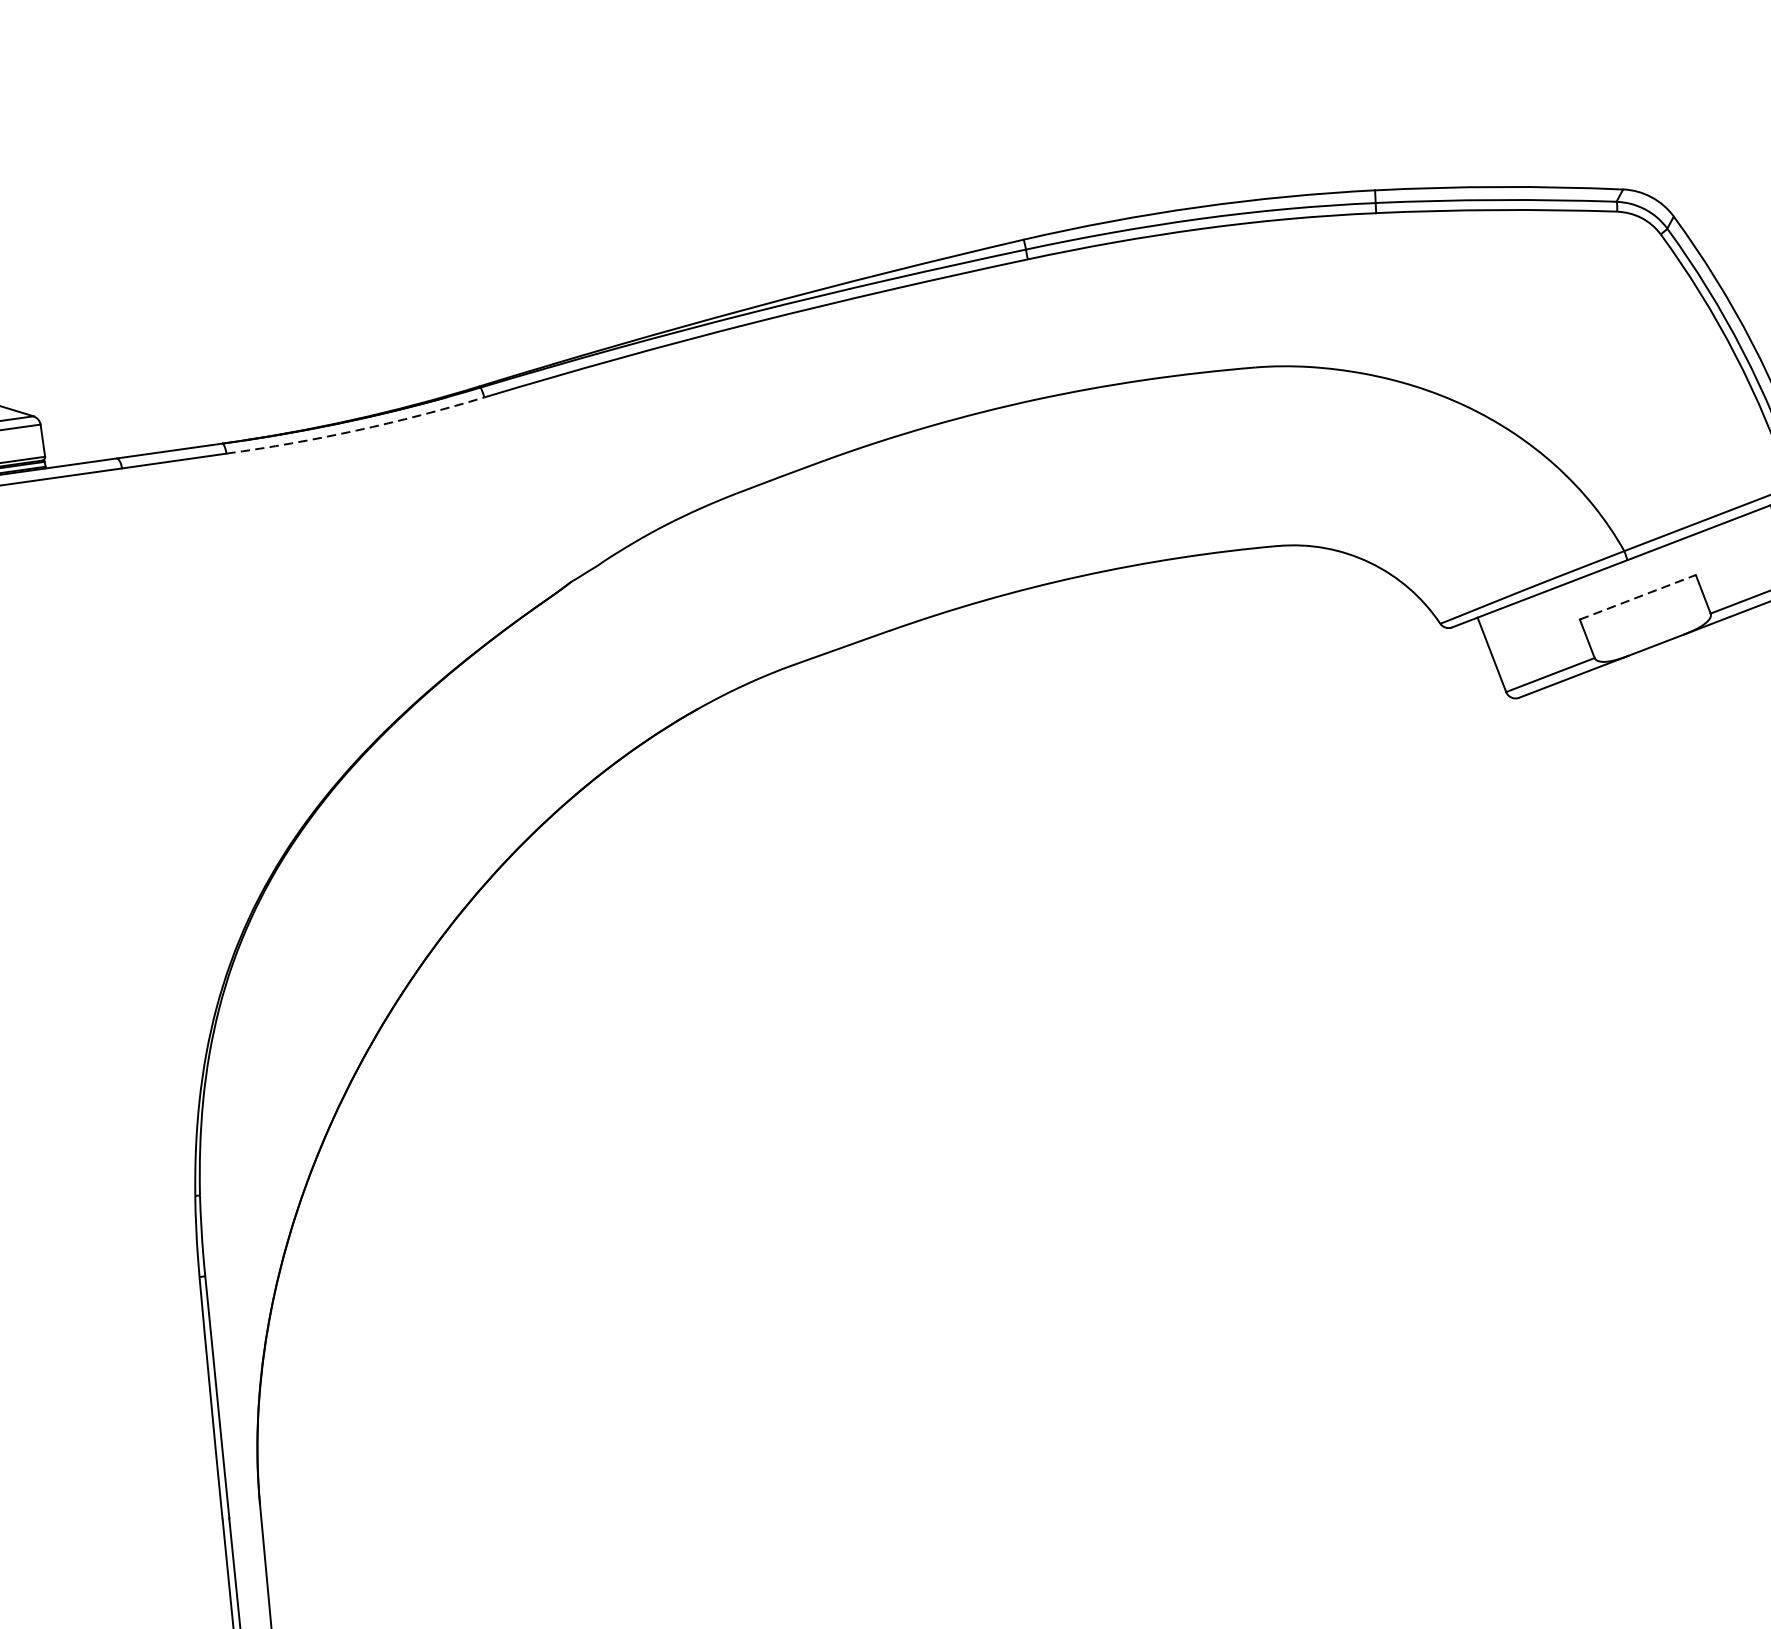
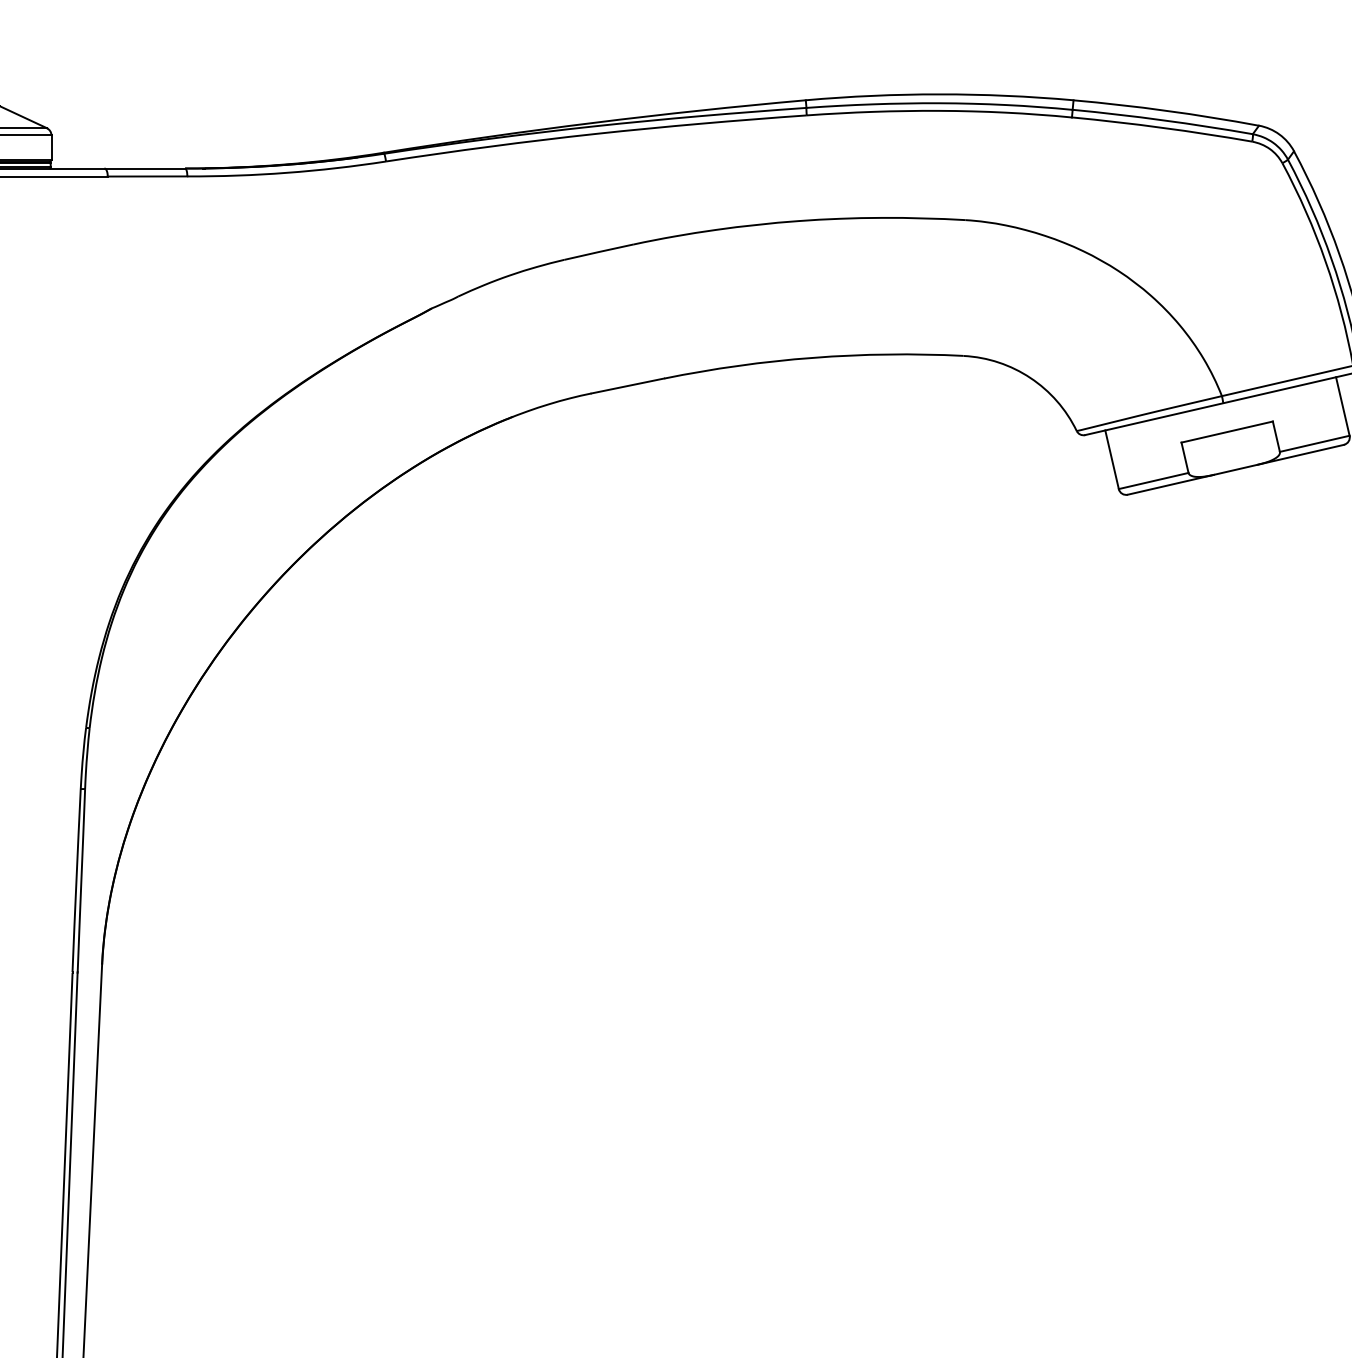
arc: (355, 430) -> (286, 172), dashed -> solid
line: (1638, 597) -> (1227, 432), dashed -> solid

